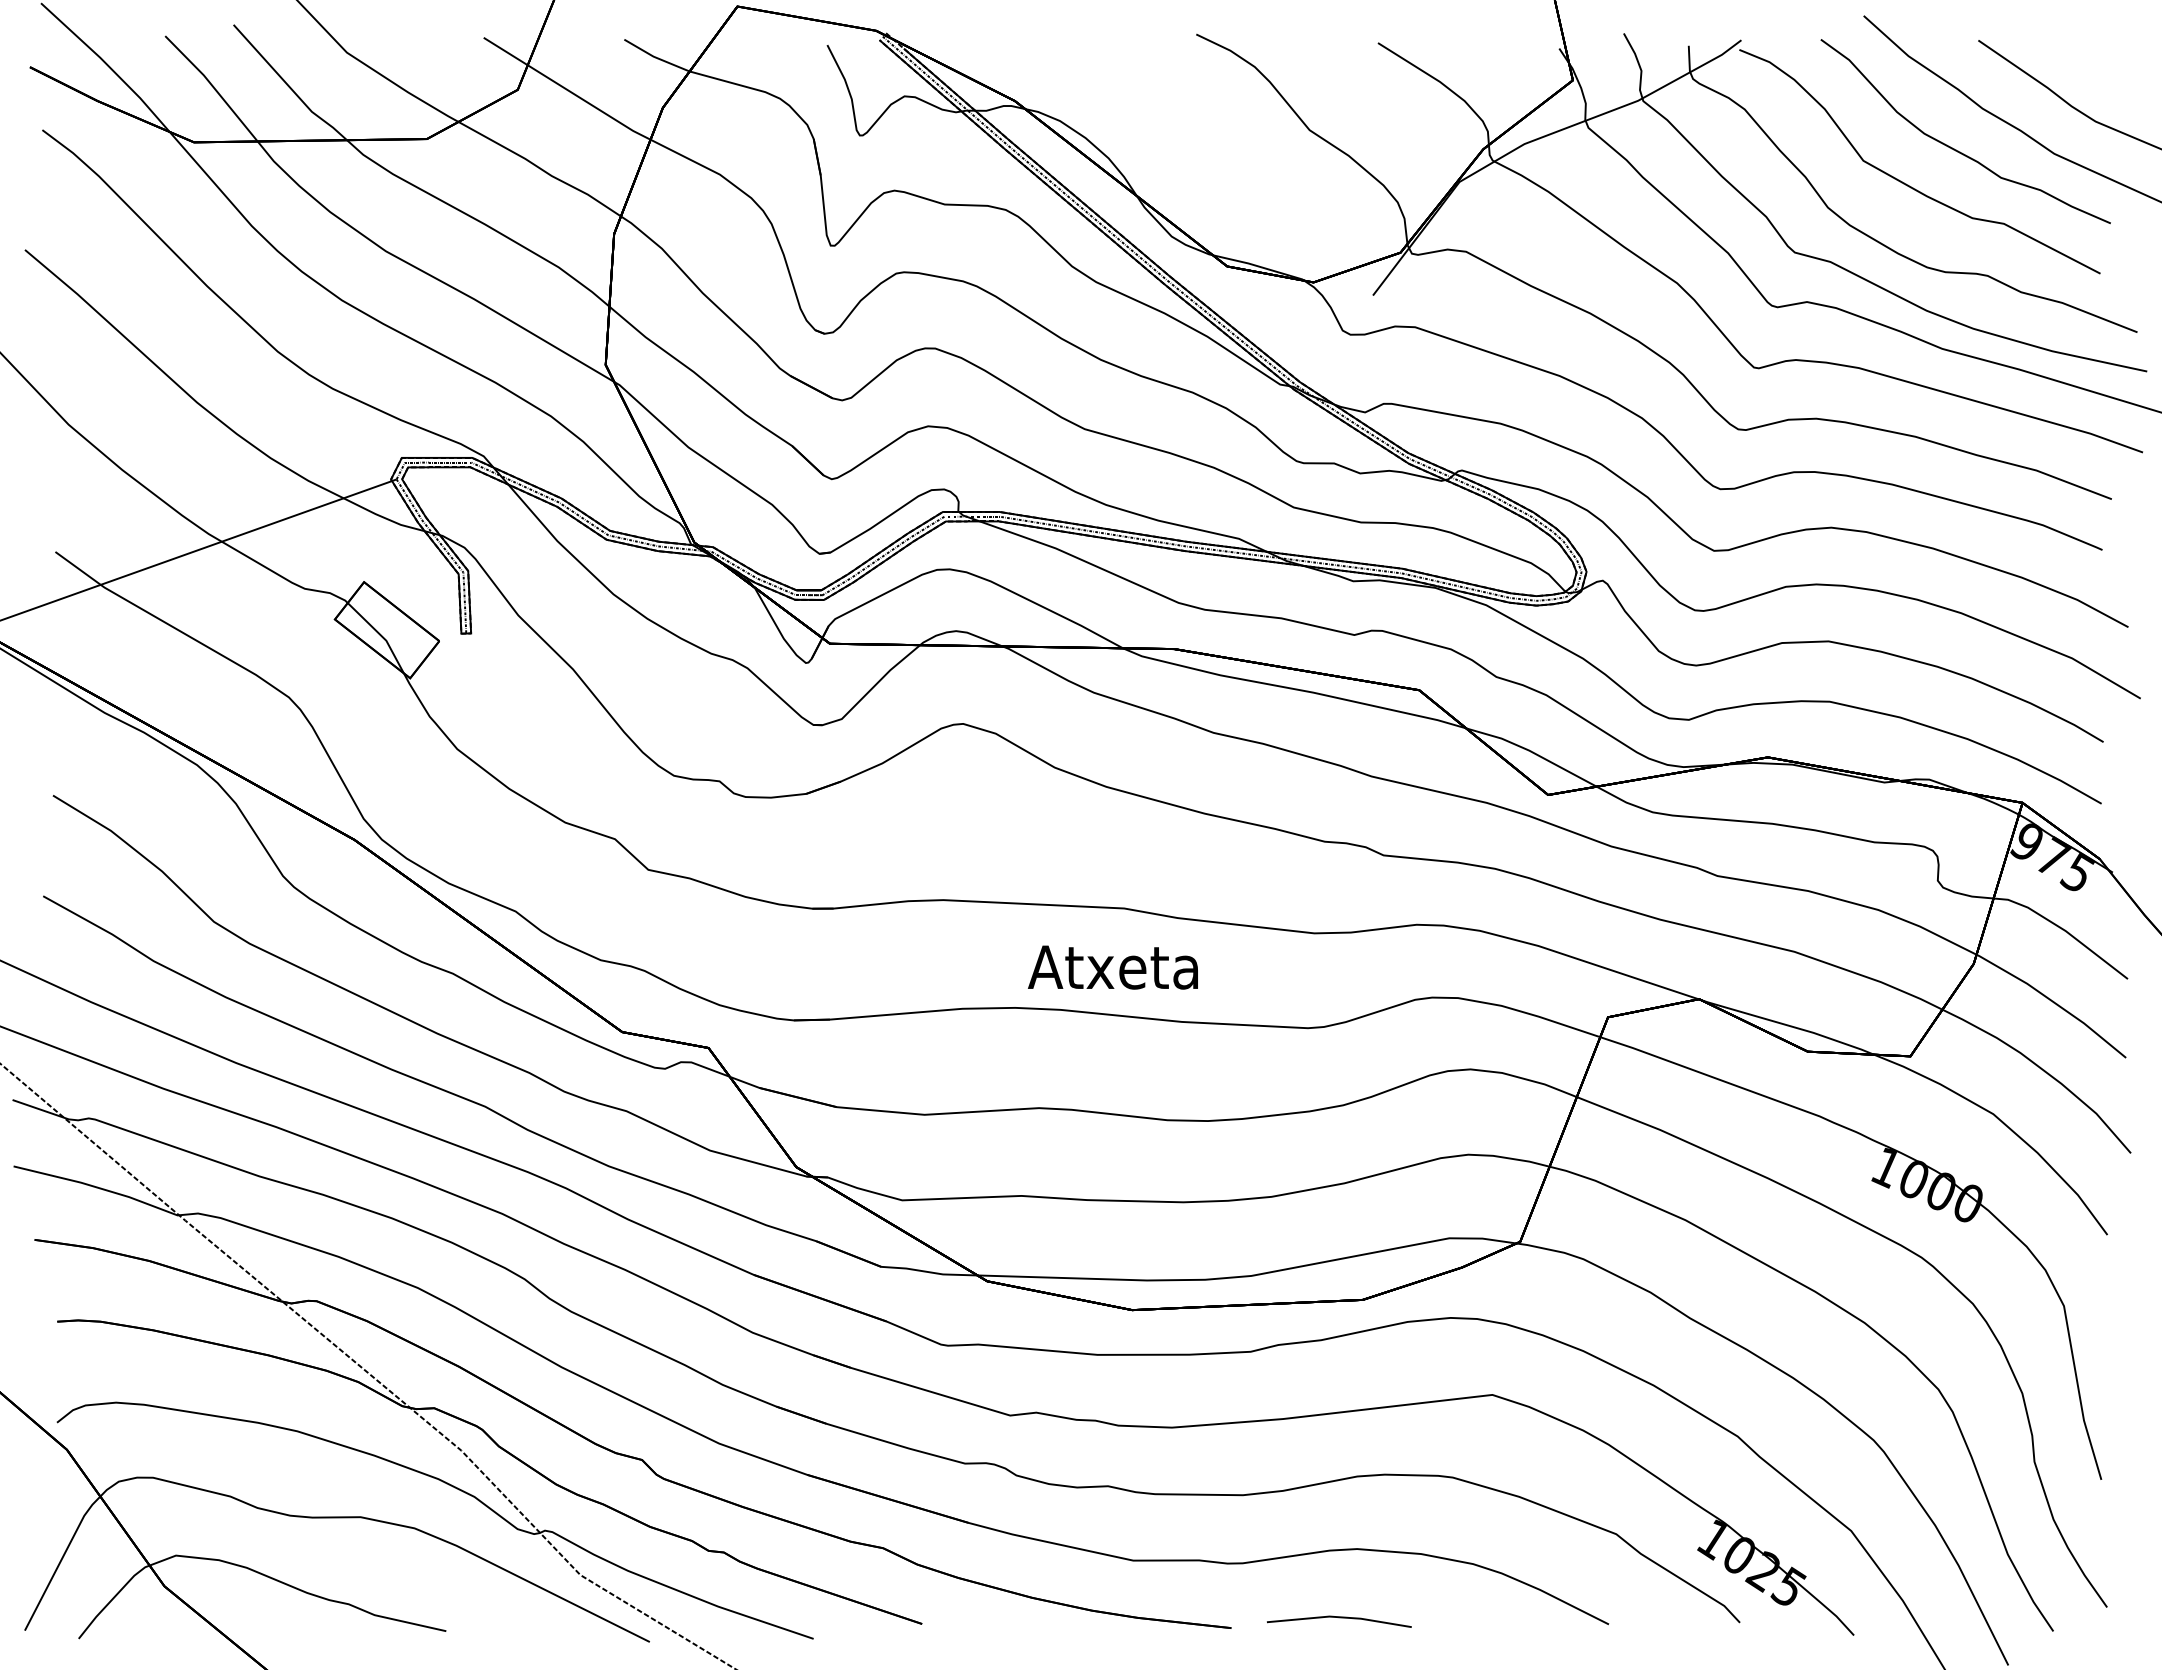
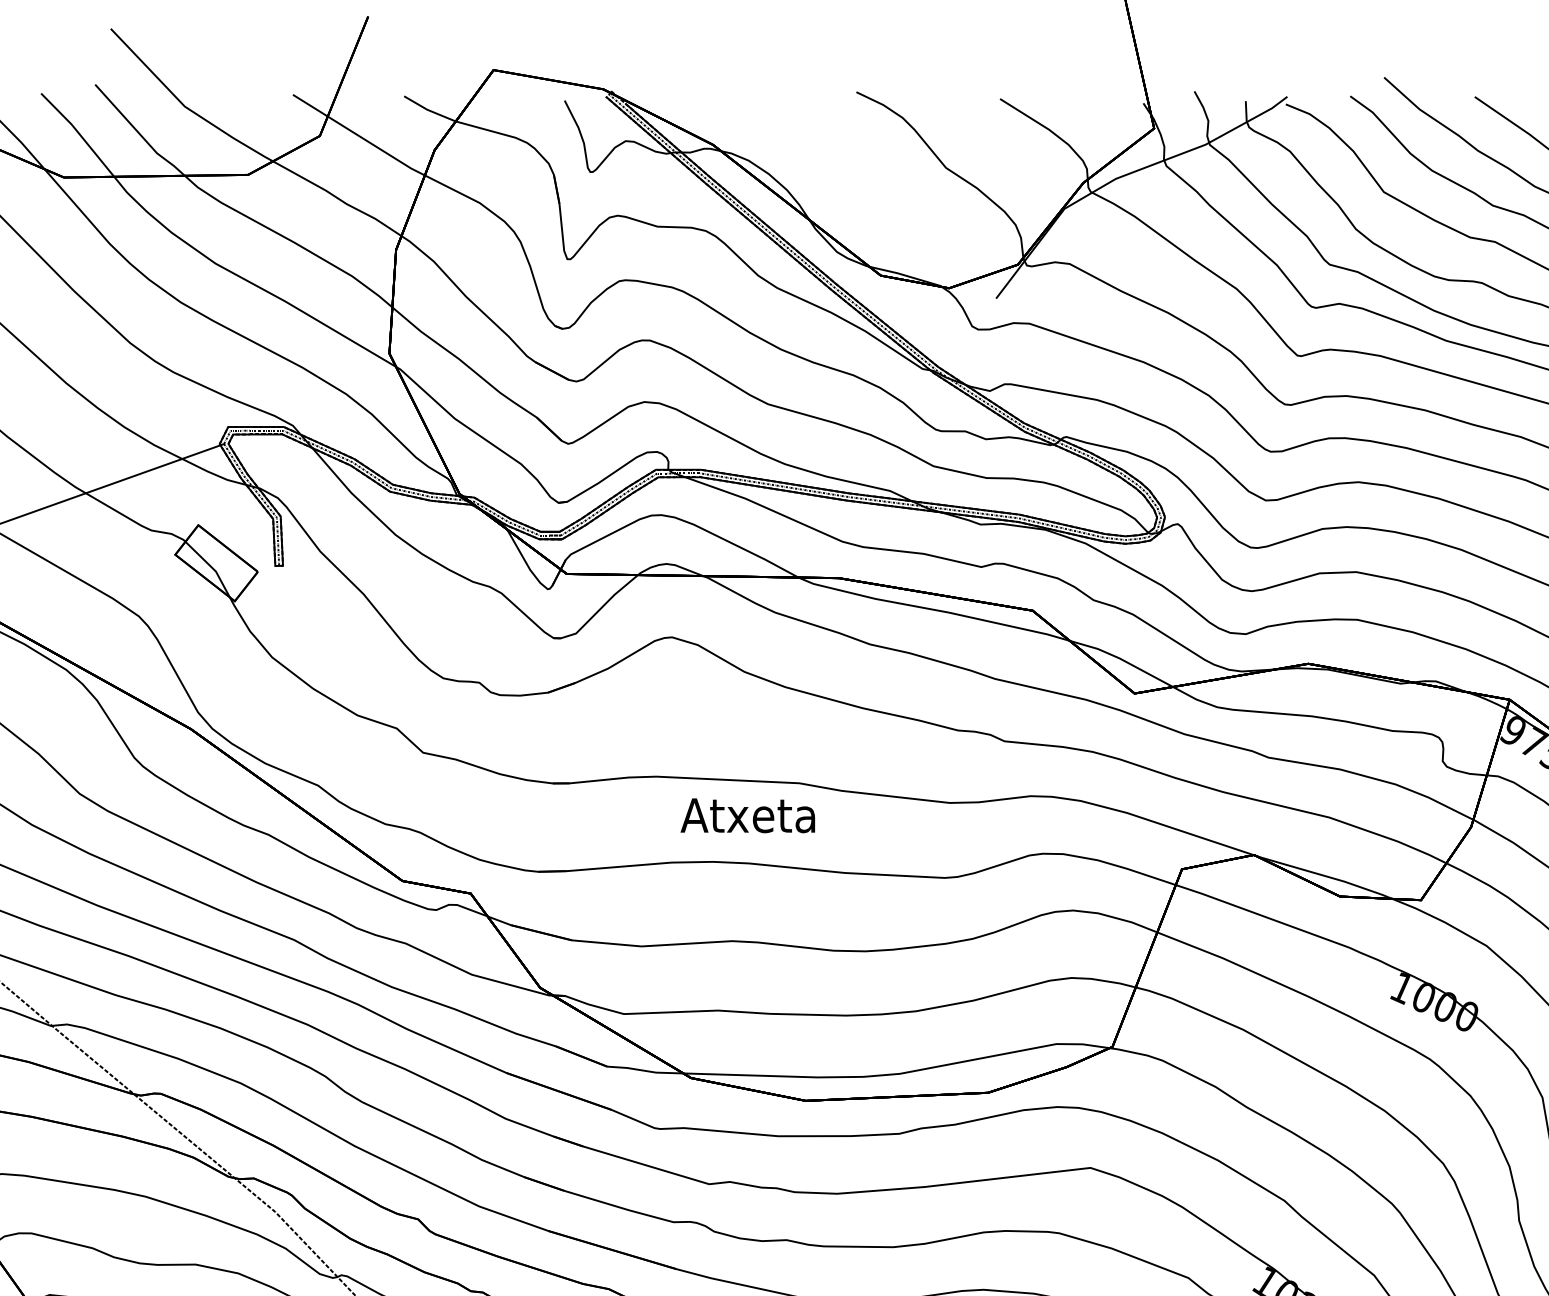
text: (1112, 967) -> (747, 815), moved

